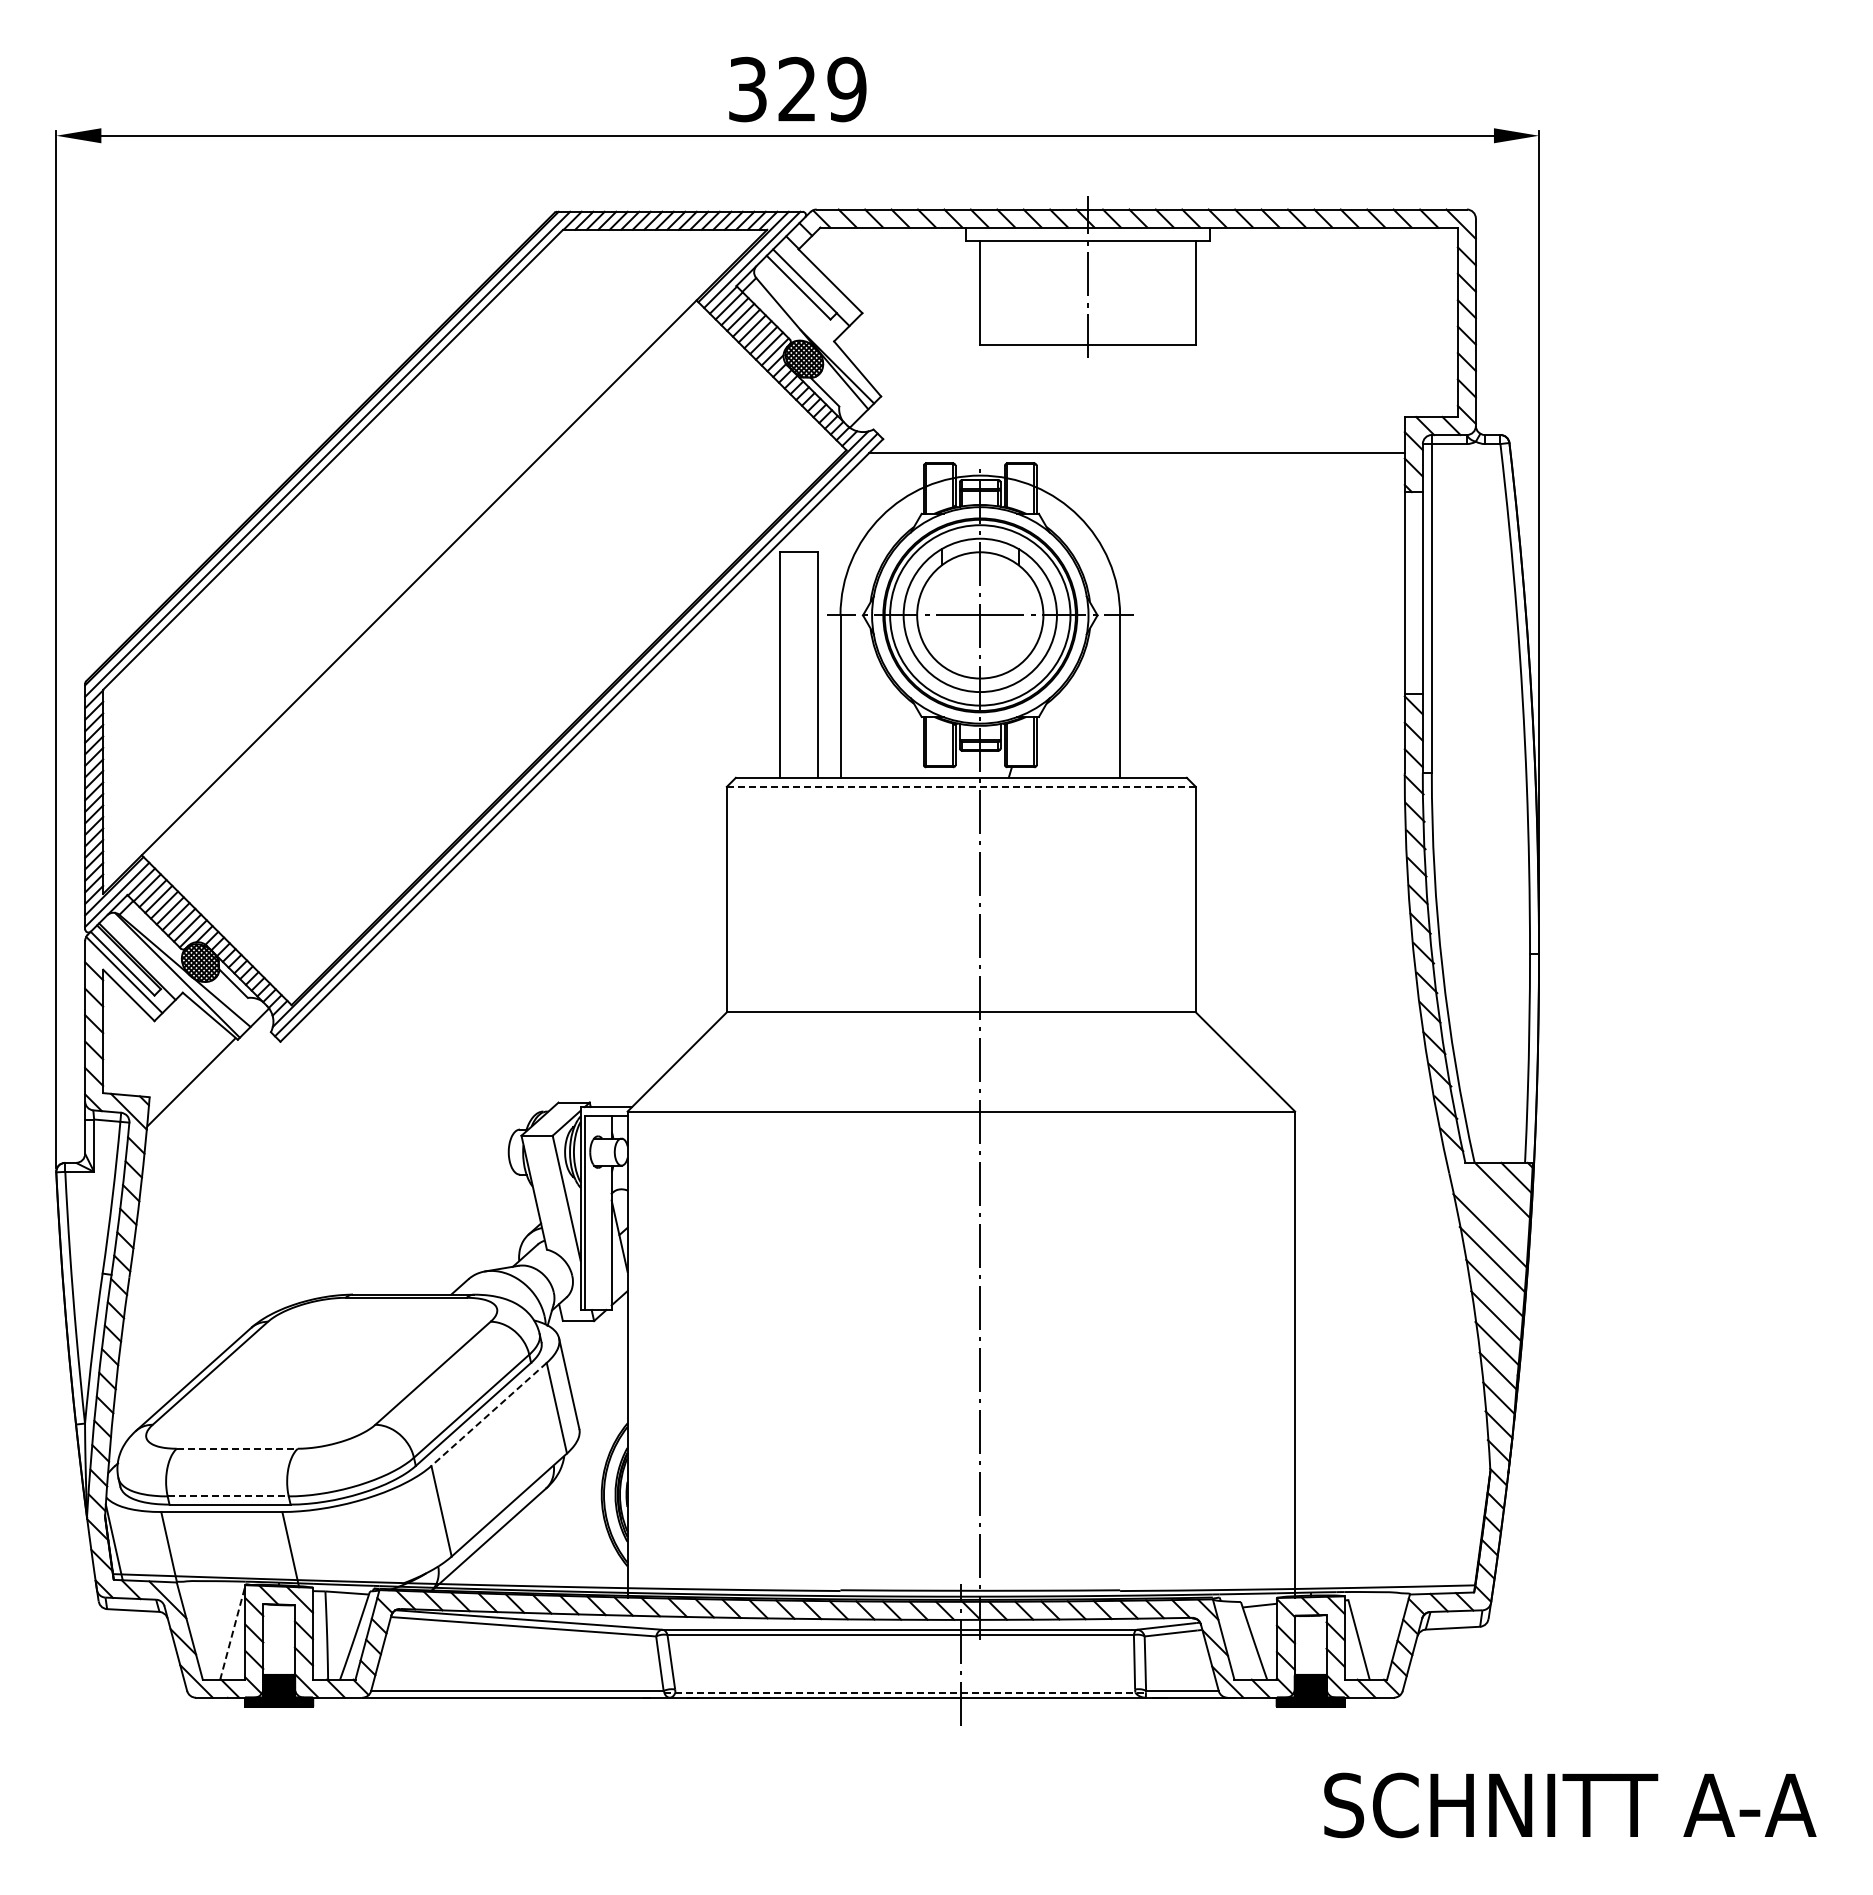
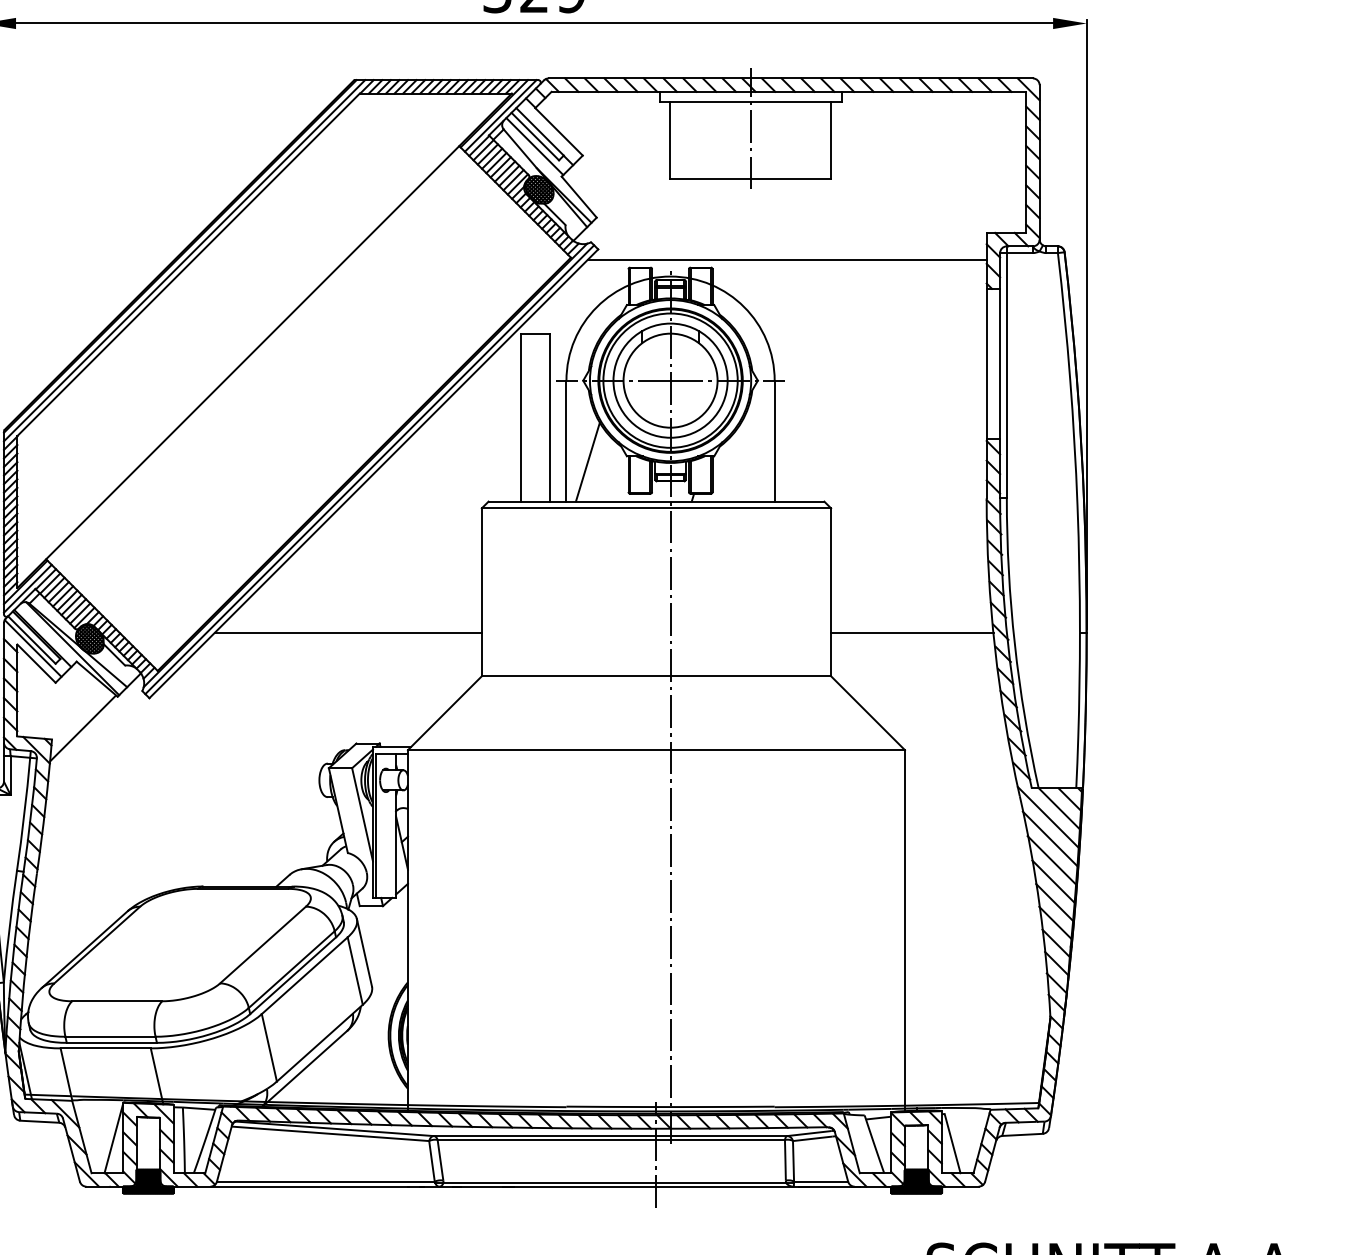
line: (797, 300) -> (534, 146), added
line: (869, 724) -> (588, 461), added
line: (961, 786) -> (656, 508), dashed -> solid
line: (547, 953) -> (348, 632), added
line: (1304, 953) -> (912, 632), added
line: (1487, 1201) -> (1048, 817), added
line: (488, 1414) -> (304, 975), dashed -> solid
line: (237, 1448) -> (117, 1001), dashed -> solid
line: (228, 1496) -> (110, 1036), dashed -> solid
line: (232, 1634) -> (113, 1139), dashed -> solid
line: (905, 1692) -> (614, 1182), dashed -> solid

